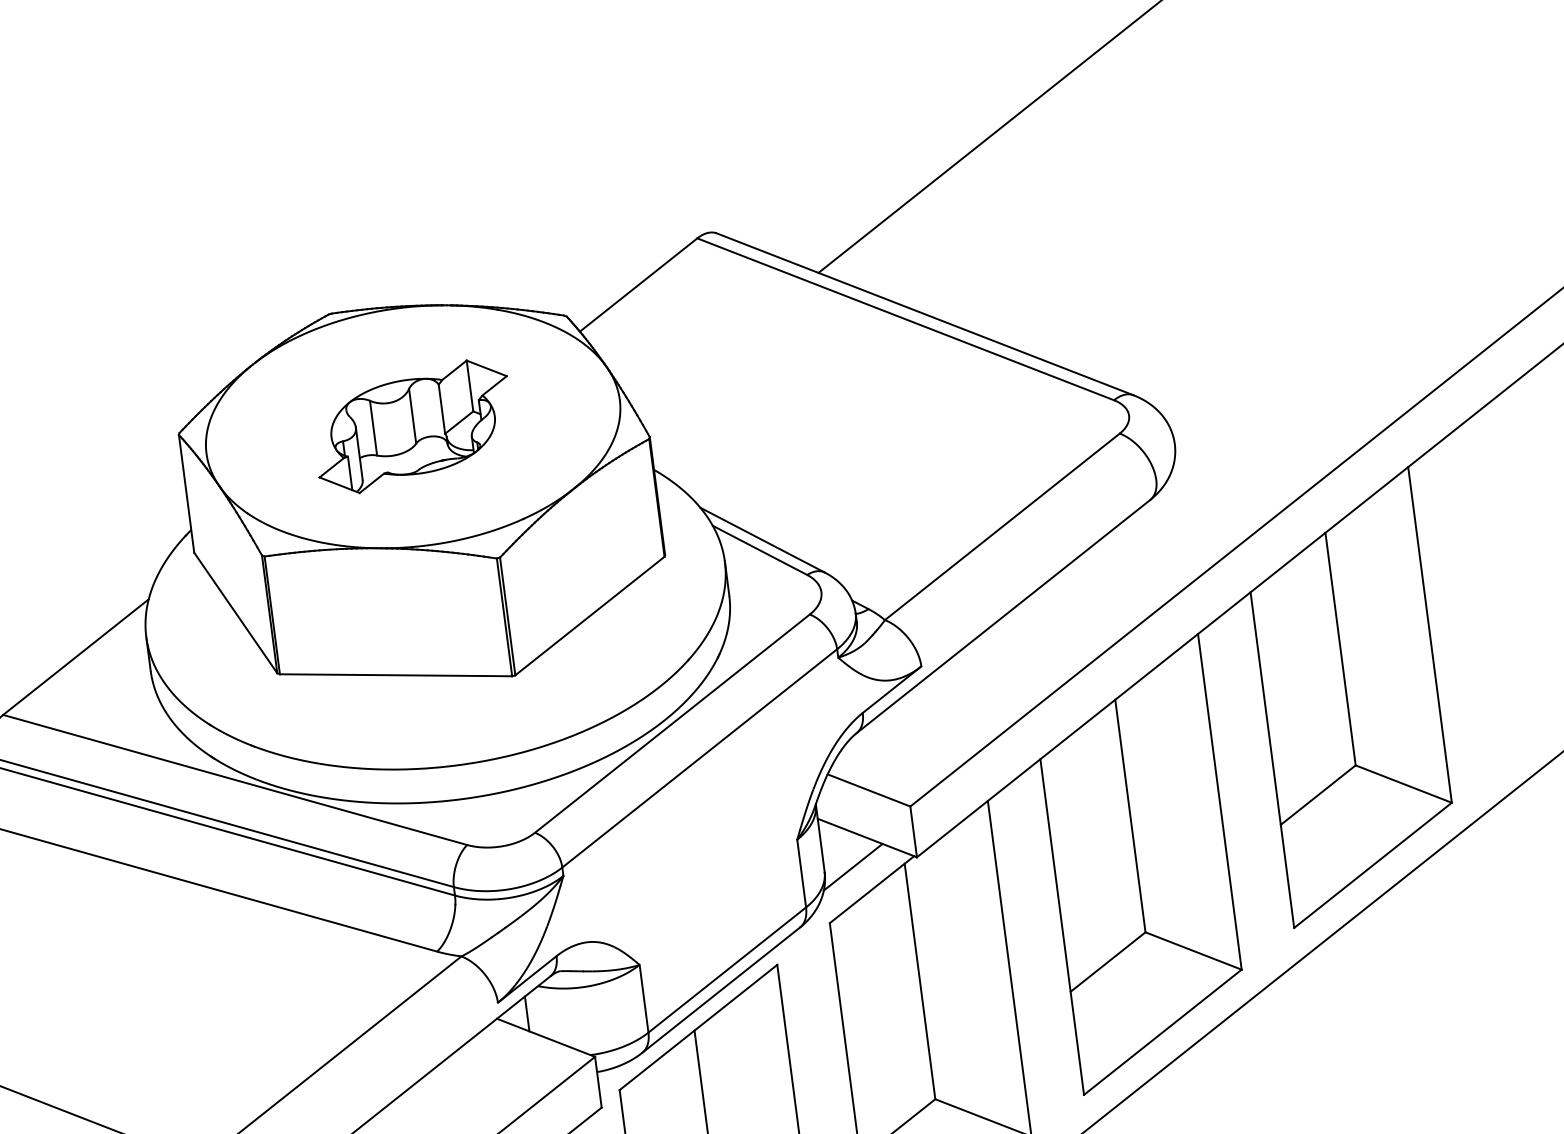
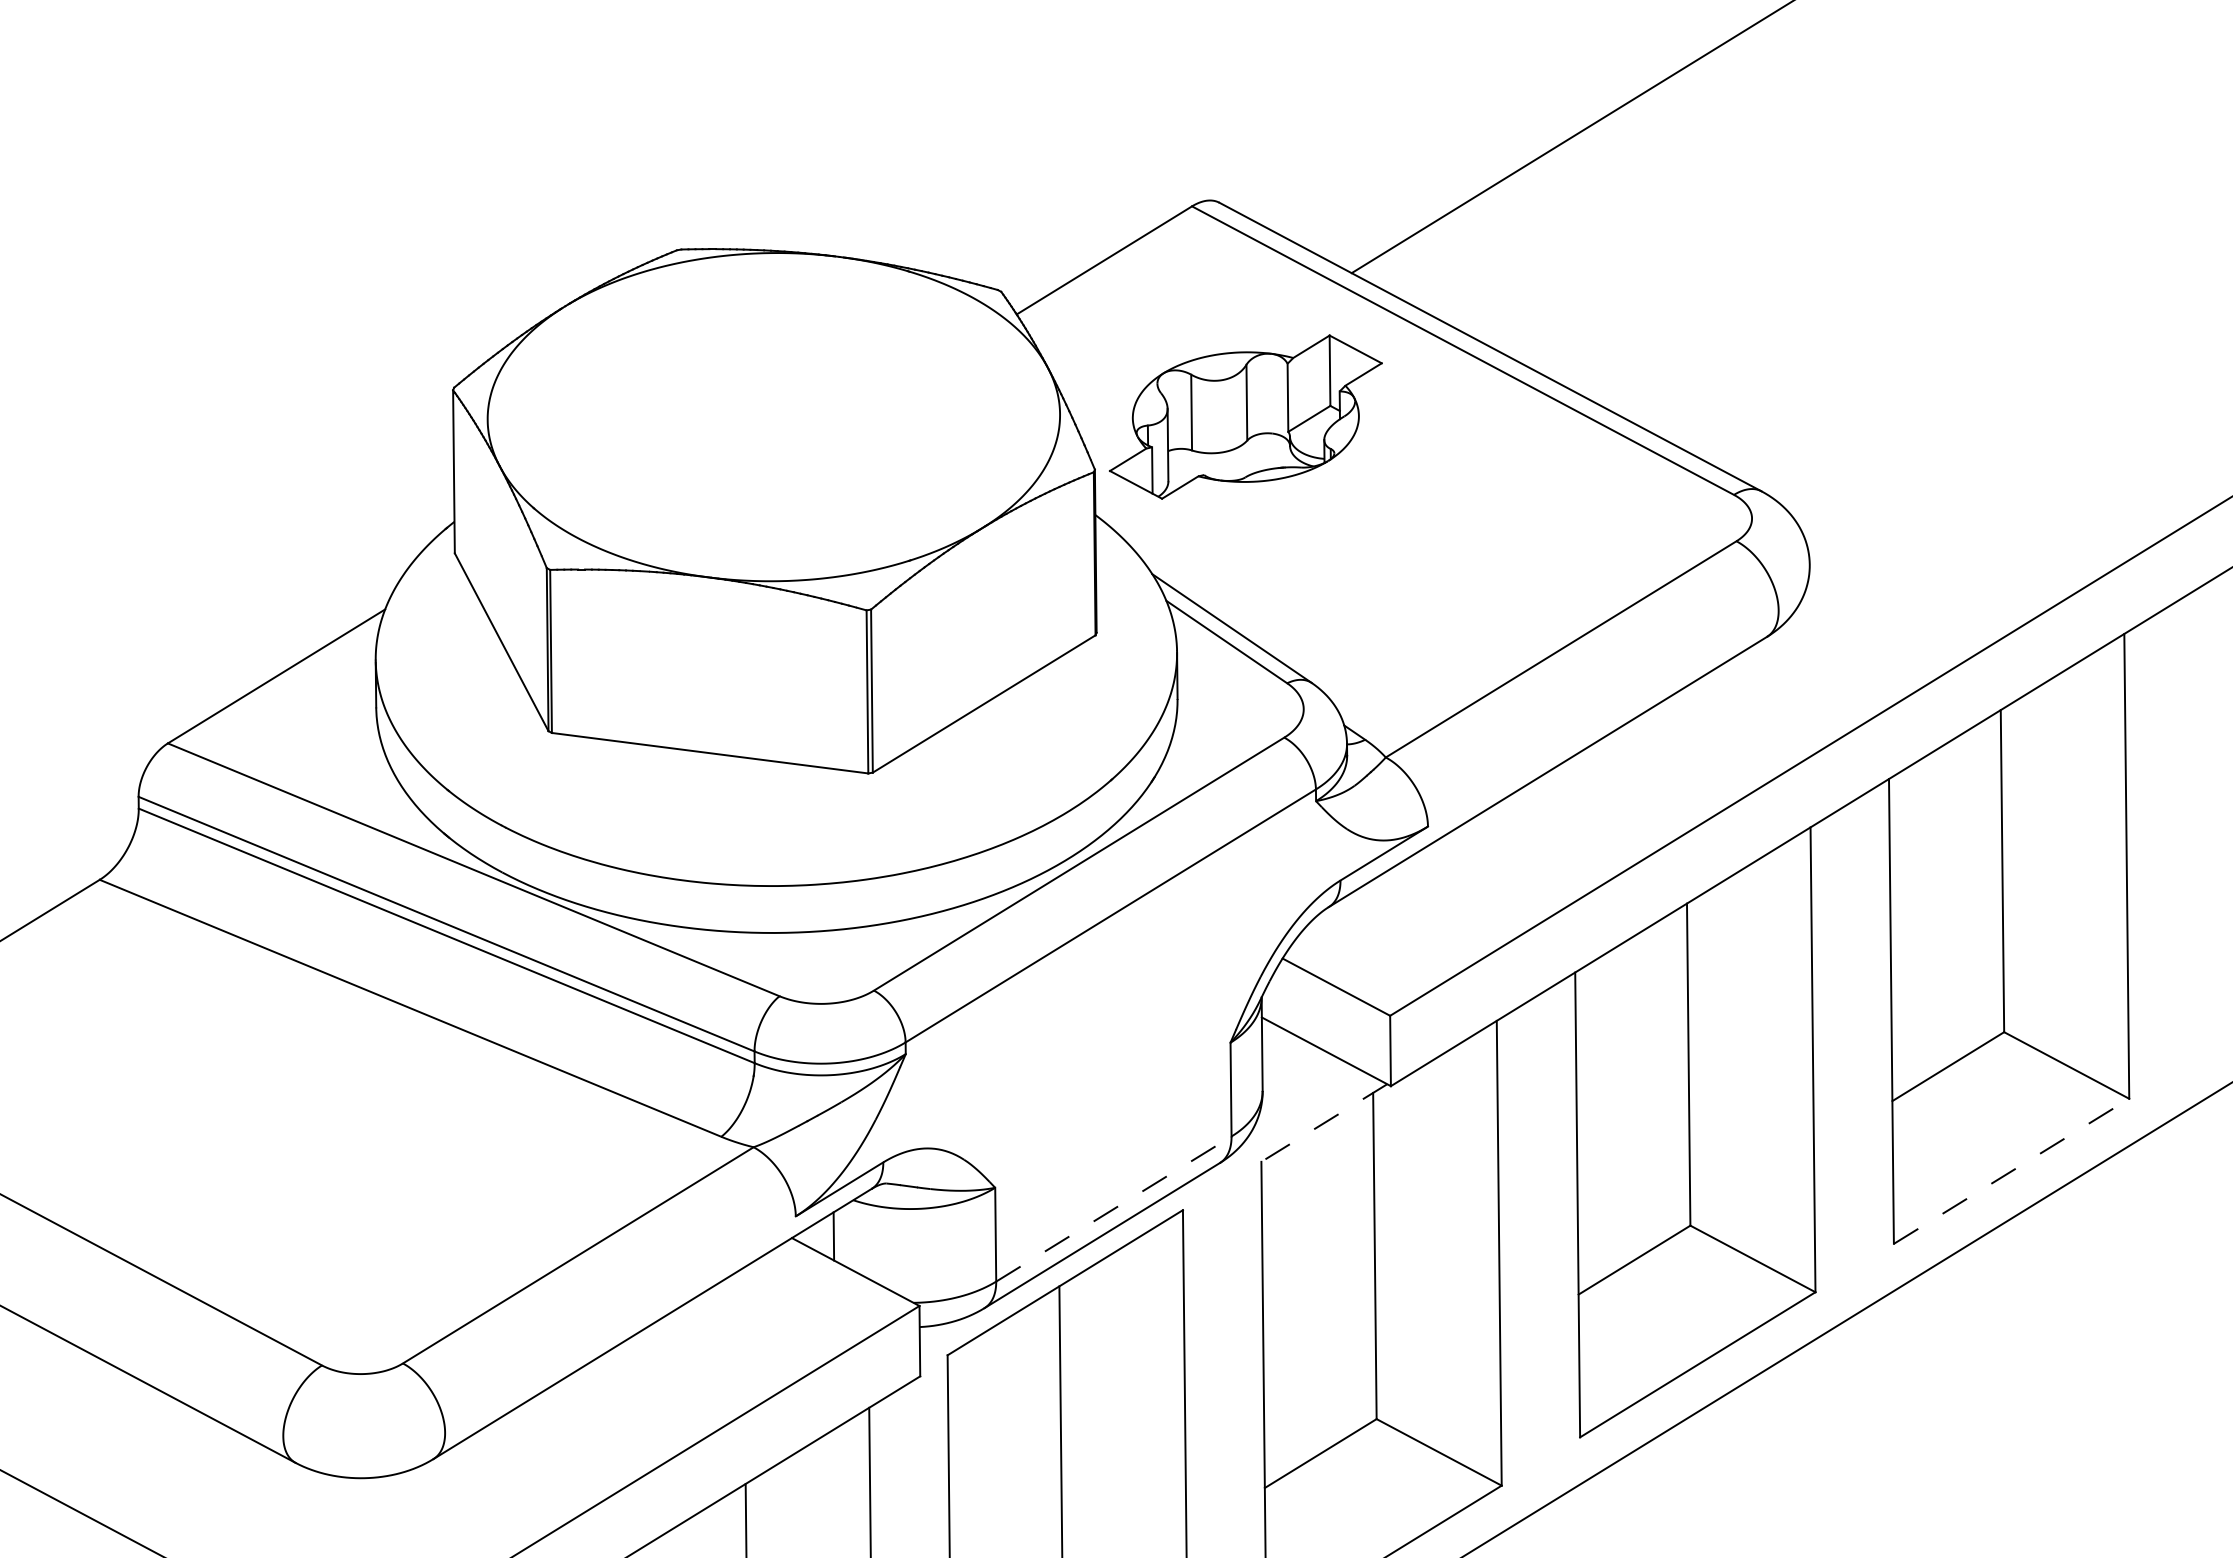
part: (412, 426) -> (1245, 416), moved
line: (1373, 865) -> (2012, 1171), solid -> dashed
line: (853, 867) -> (1302, 1089), removed
line: (872, 890) -> (1324, 1123), solid -> dashed
line: (727, 969) -> (1114, 1208), solid -> dashed

